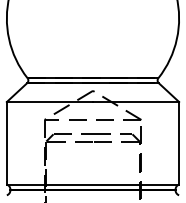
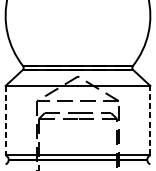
line: (179, 142) -> (150, 119), solid -> dashed
line: (6, 143) -> (5, 120), solid -> dashed

